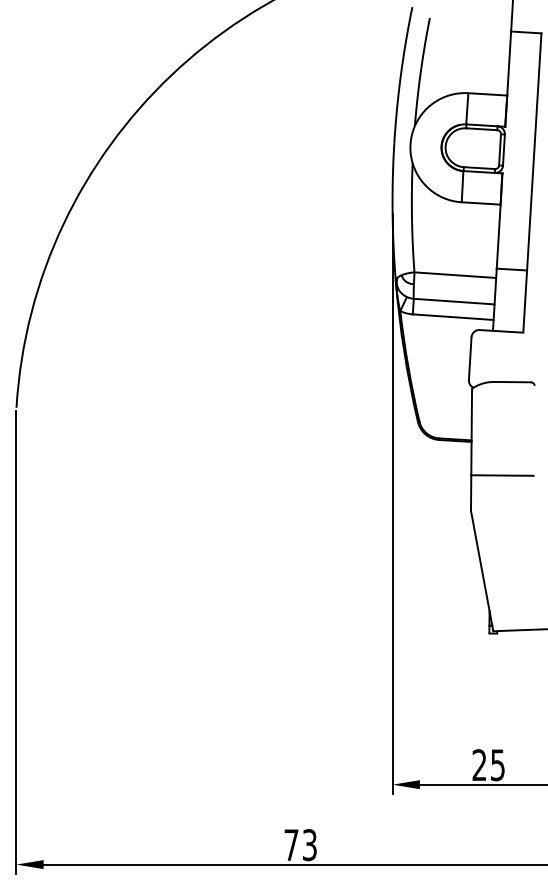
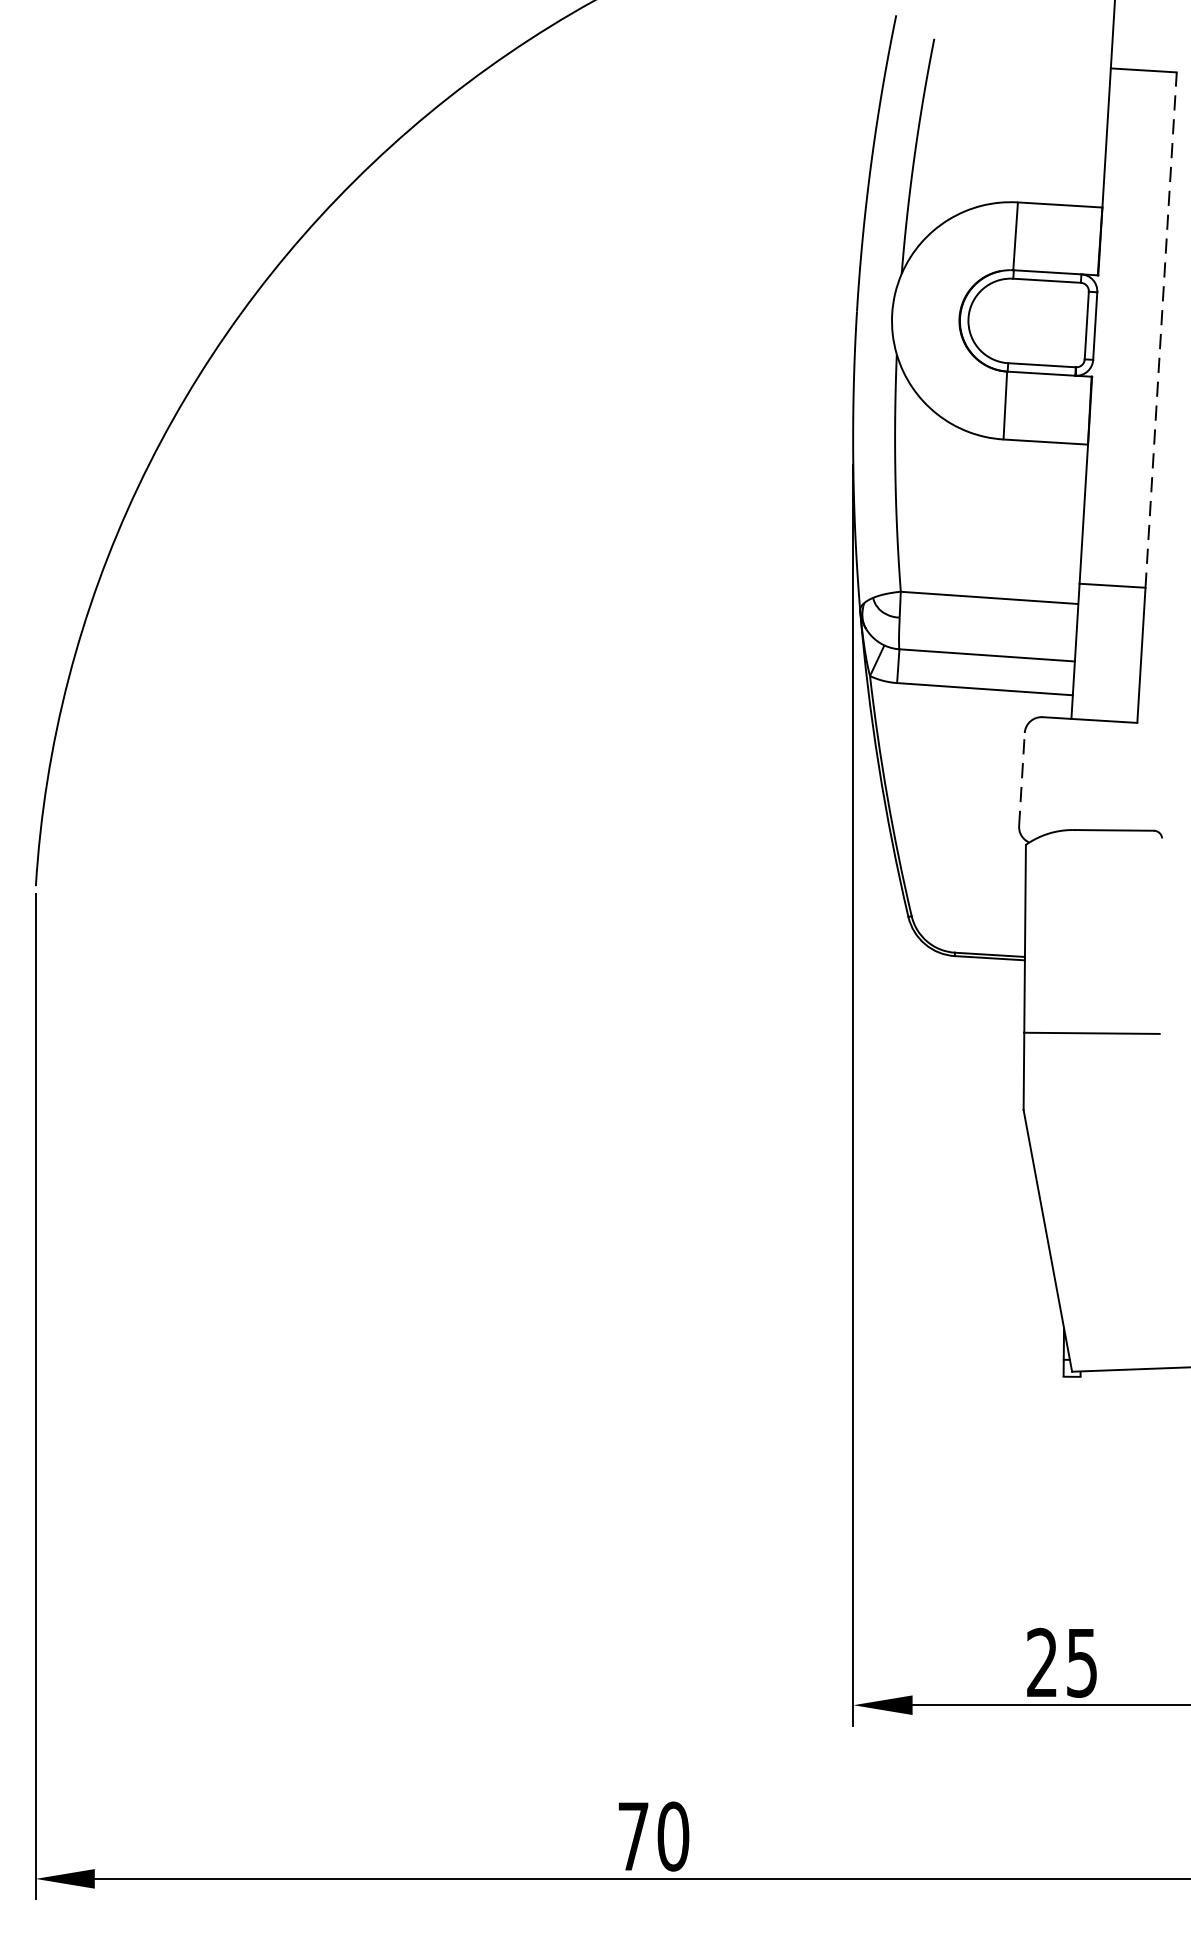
line: (534, 151) -> (1161, 329), solid -> dashed
line: (470, 358) -> (1022, 778), solid -> dashed
text: (309, 845) -> (672, 1837), 73 -> 70

